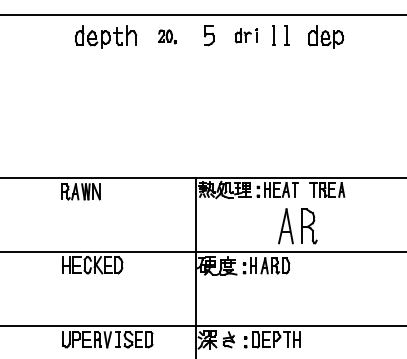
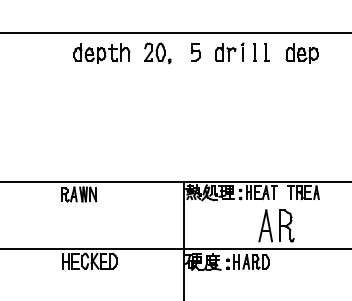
part: (246, 35) -> (229, 52), size x1.43
part: (167, 36) -> (157, 53), size x1.67

